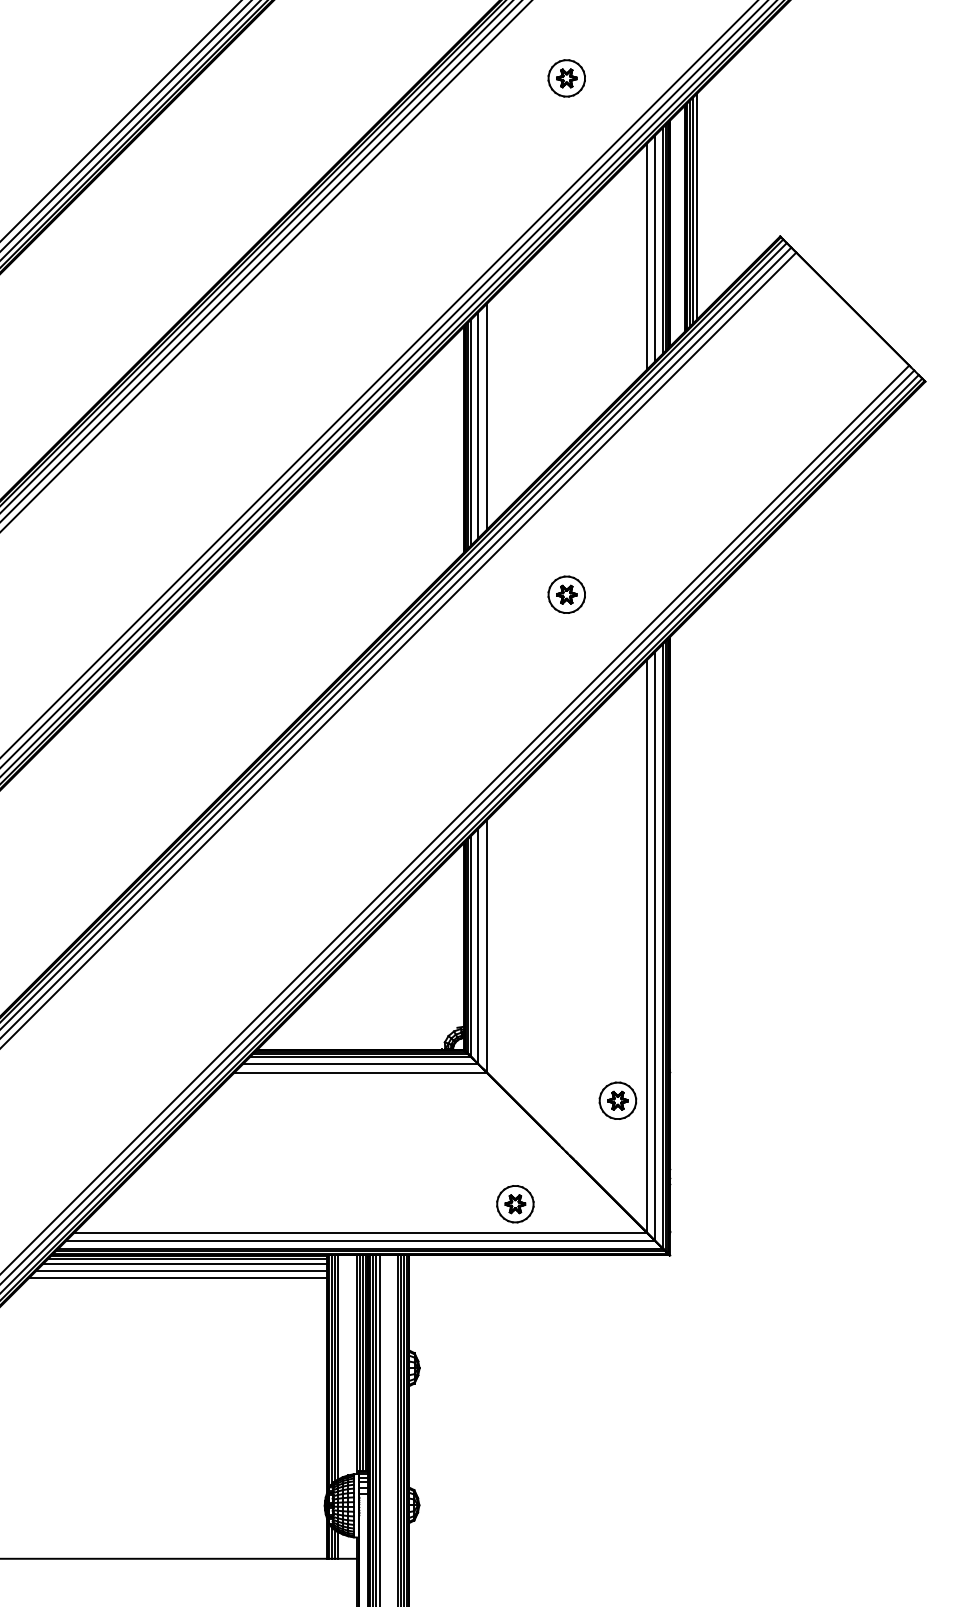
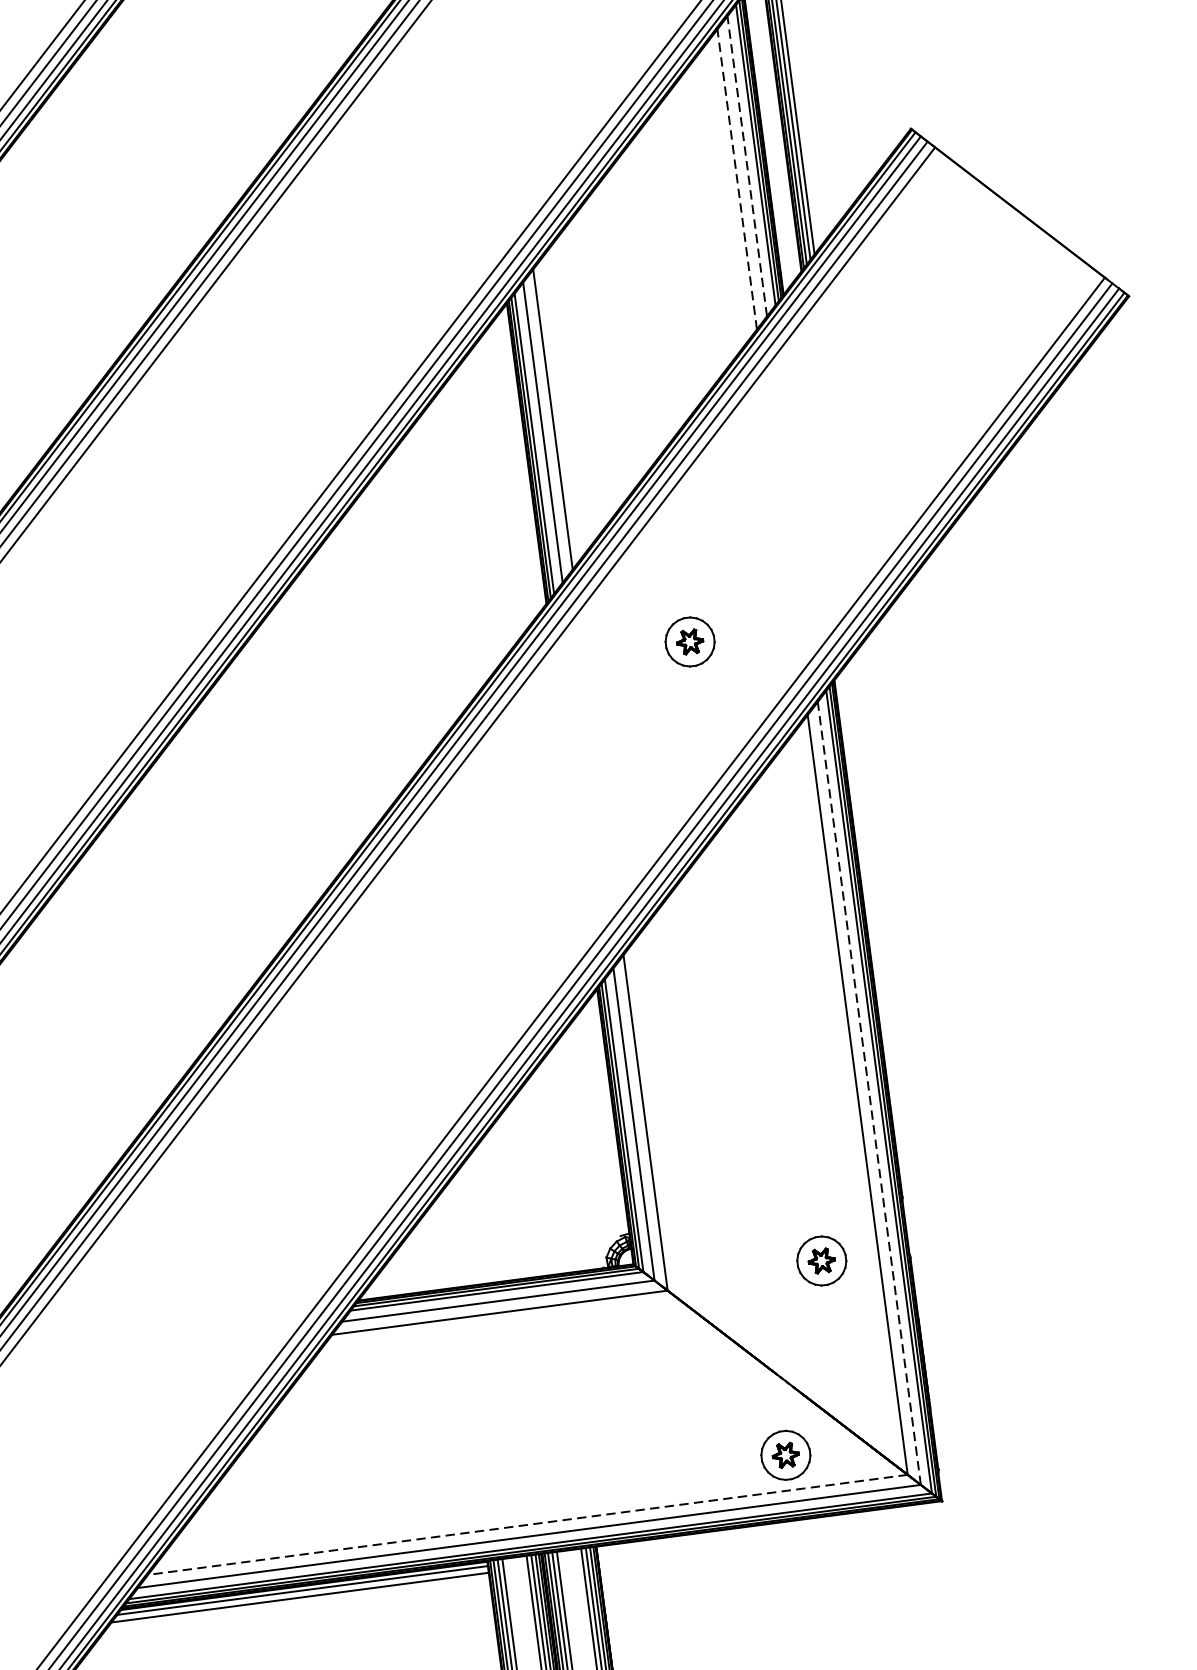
line: (655, 248) -> (747, 166), solid -> dashed
line: (646, 257) -> (737, 180), solid -> dashed
line: (655, 946) -> (869, 1093), solid -> dashed
part: (617, 1100) -> (821, 1260), moved
part: (515, 1204) -> (786, 1455), moved
line: (360, 1232) -> (527, 1524), solid -> dashed
line: (181, 1270) -> (296, 1606), removed
line: (178, 1277) -> (293, 1616), removed

